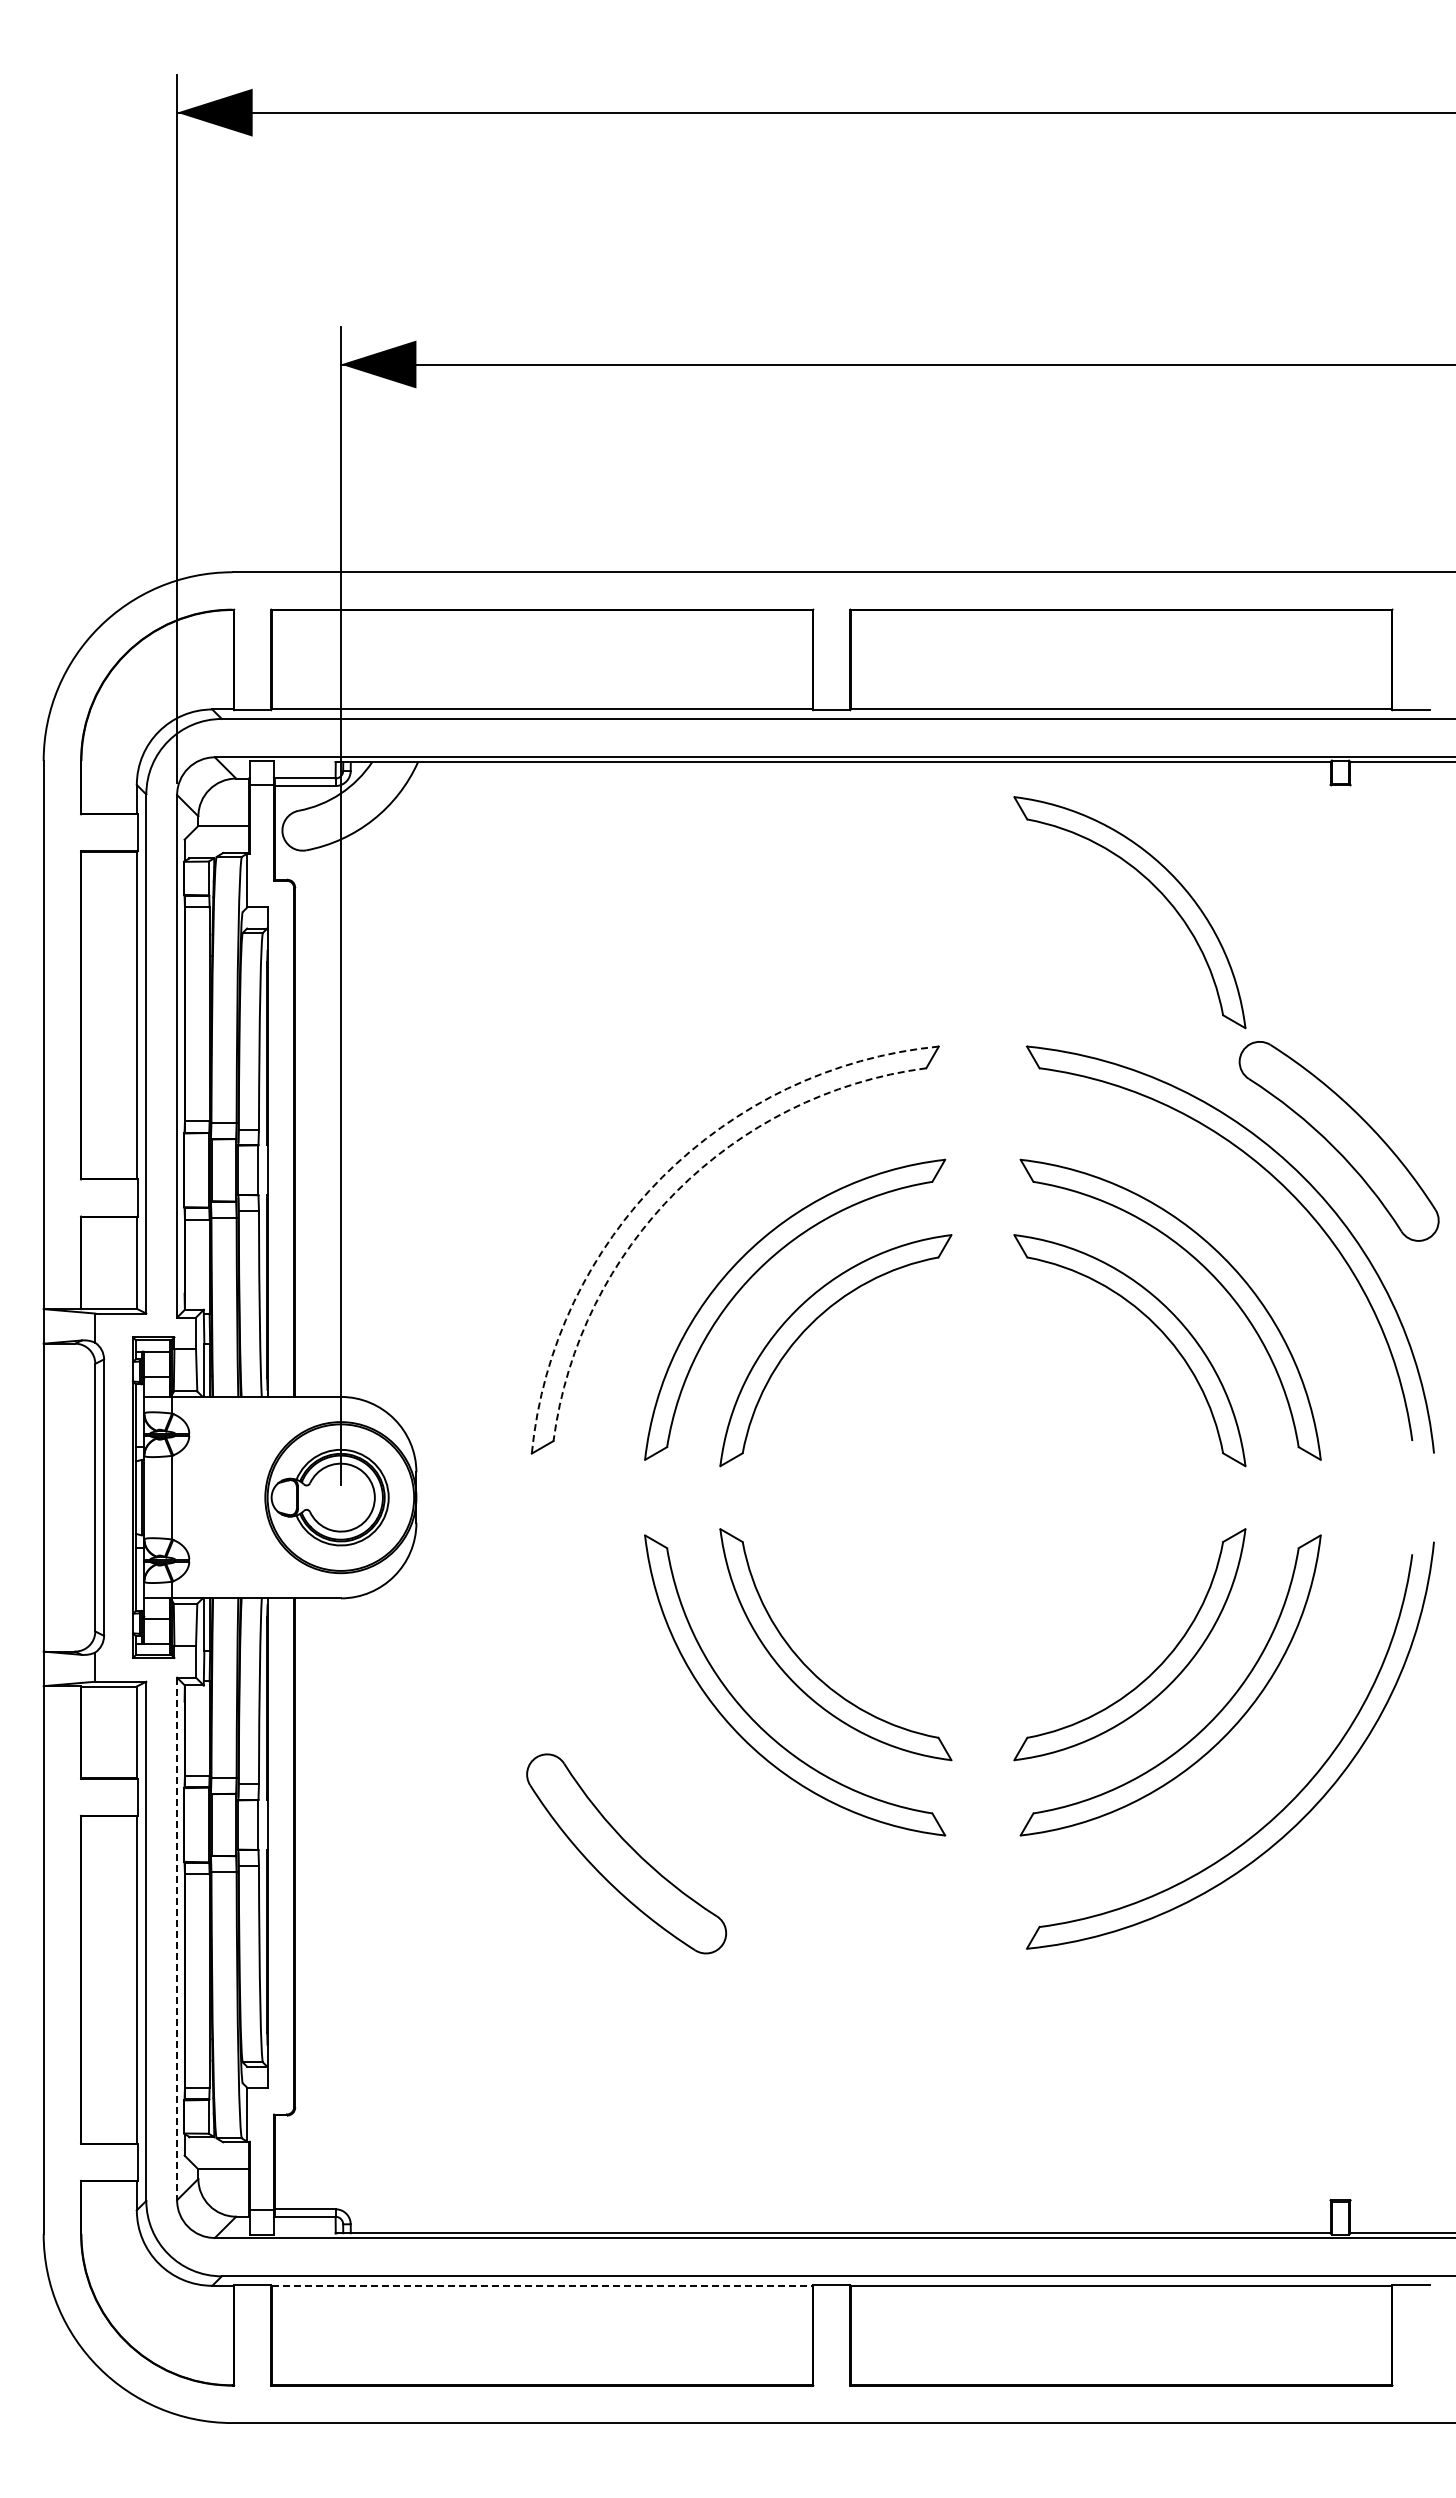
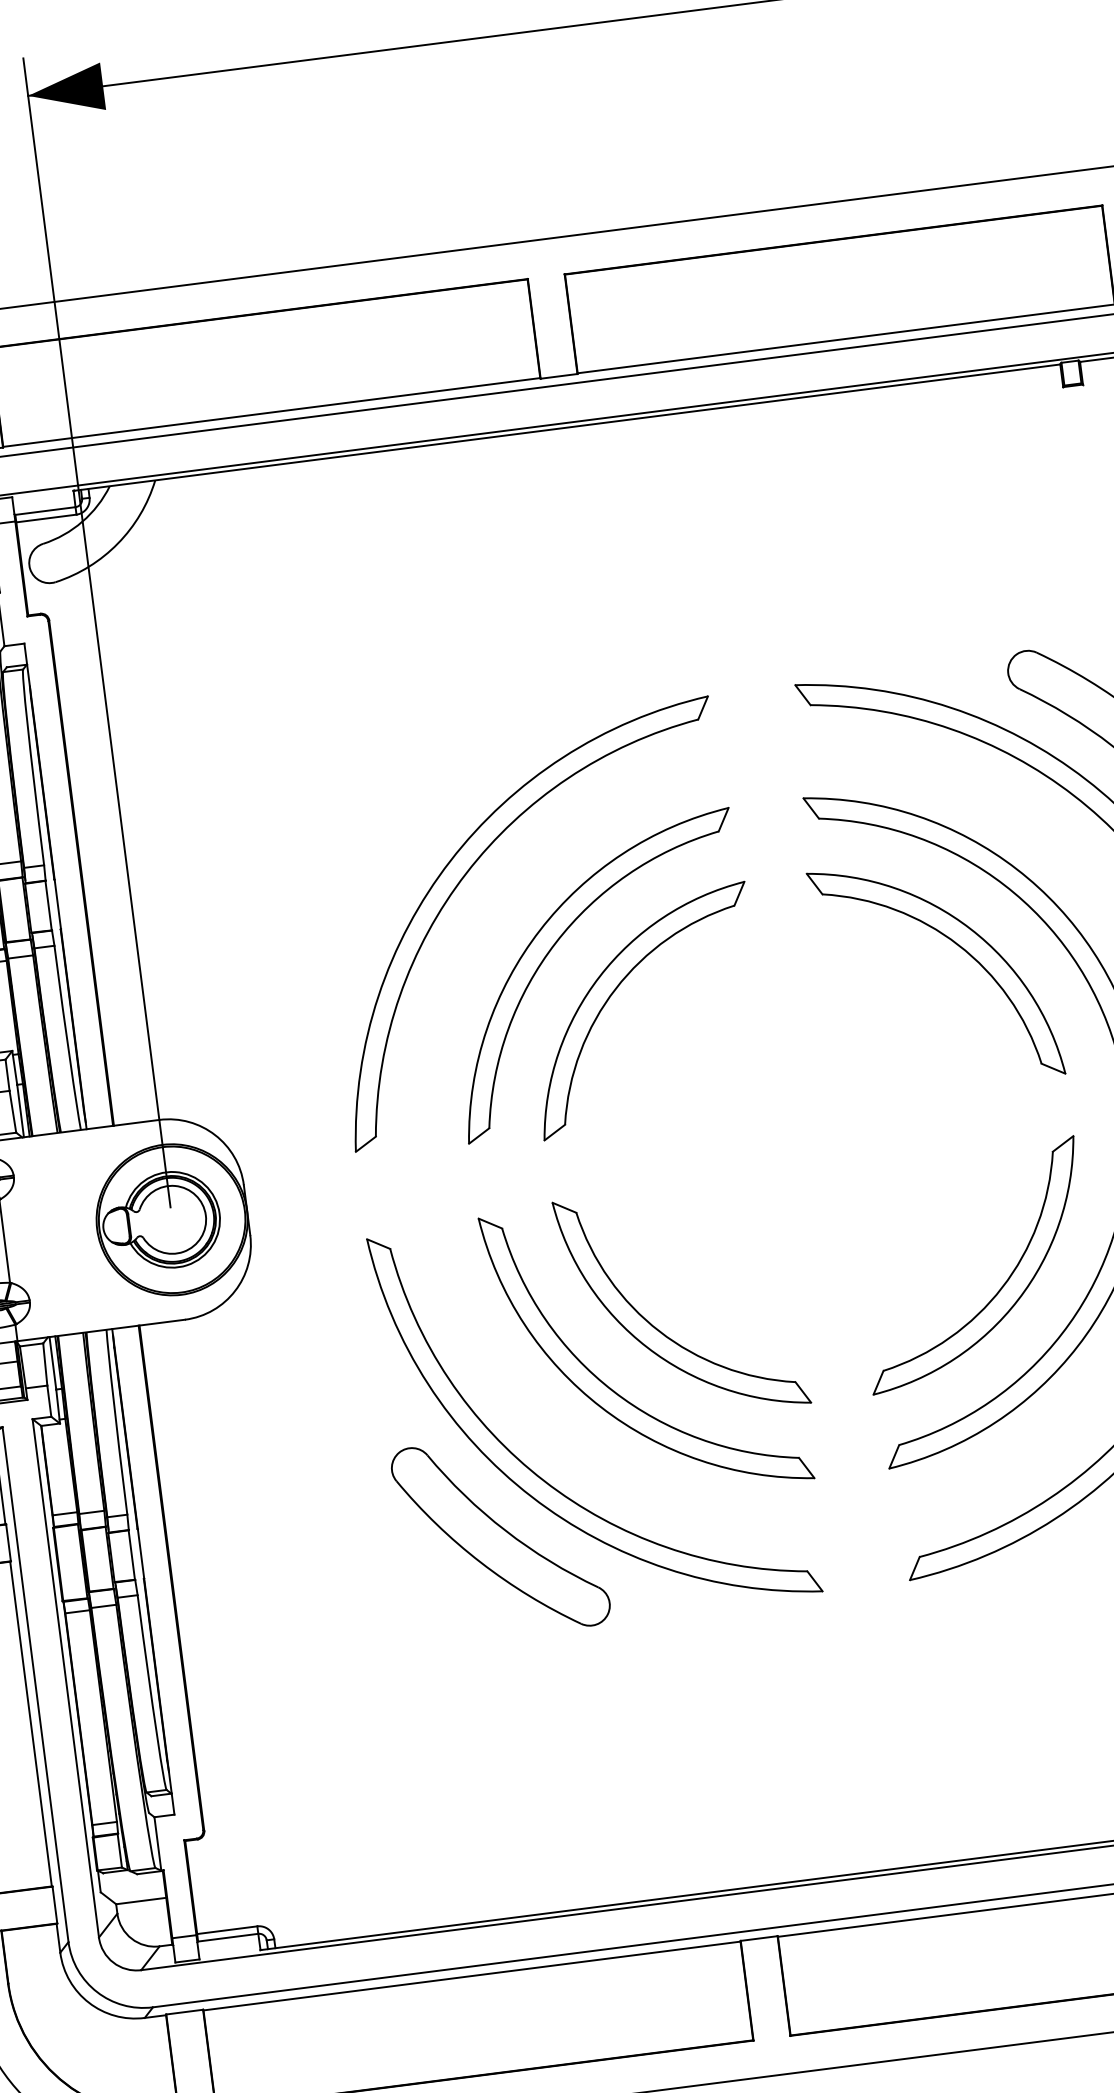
part: (1154, 887) -> (901, 511), removed
arc: (662, 1177) -> (450, 861), dashed -> solid
arc: (676, 1191) -> (466, 873), dashed -> solid
part: (676, 1802) -> (543, 1479), added
line: (177, 1939) -> (66, 1678), dashed -> solid
line: (542, 2285) -> (472, 1975), dashed -> solid

